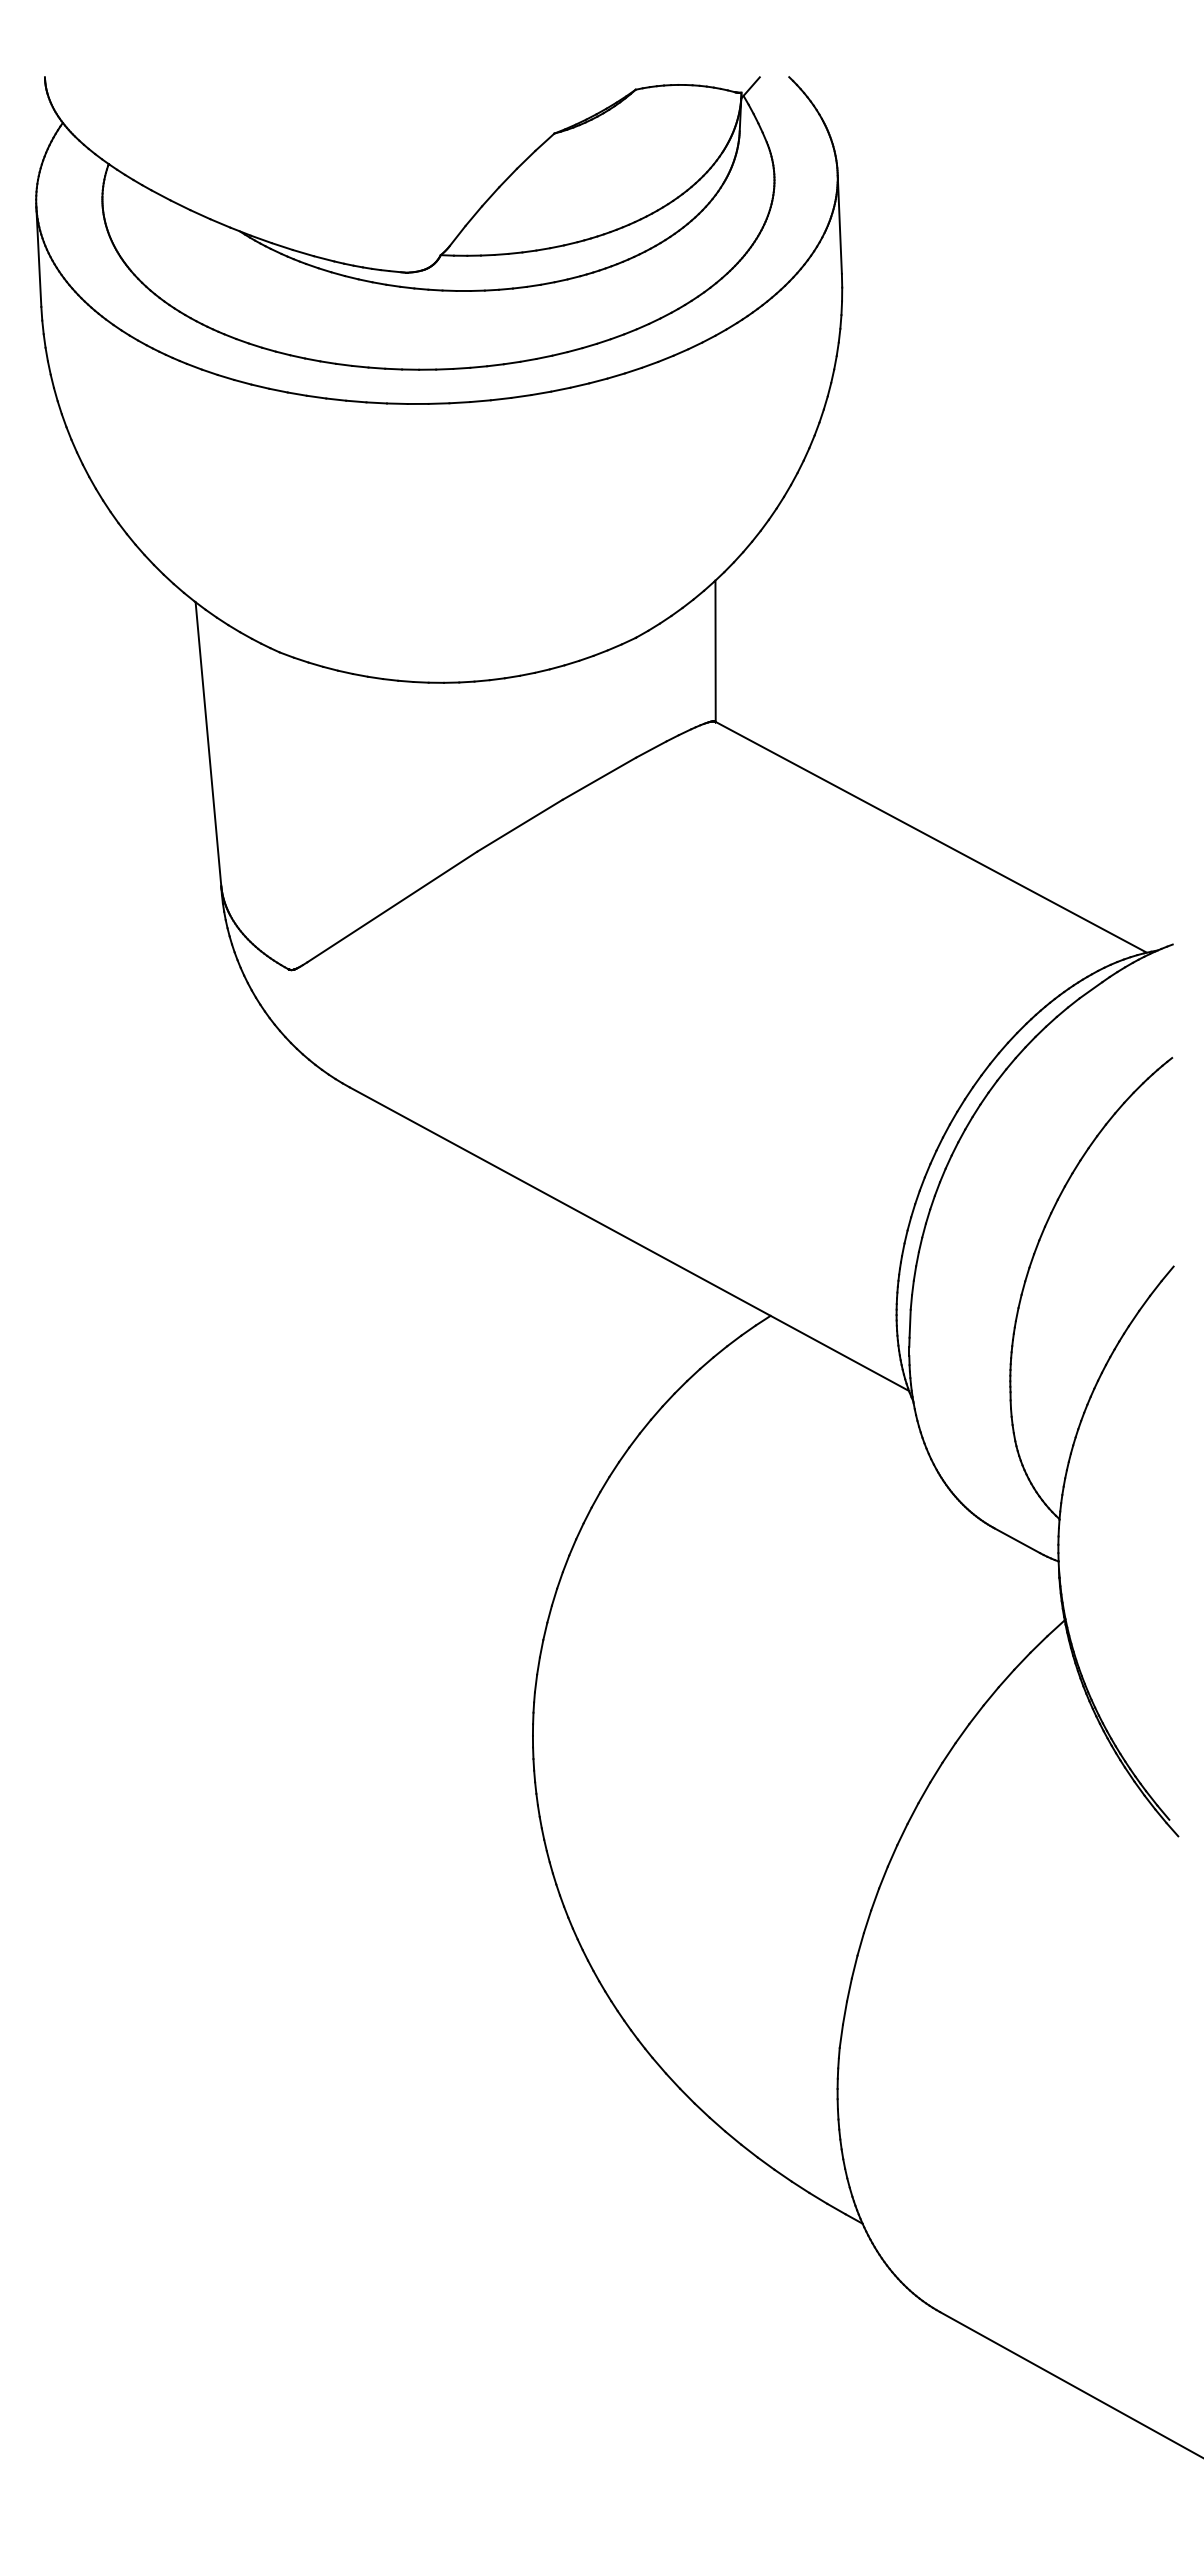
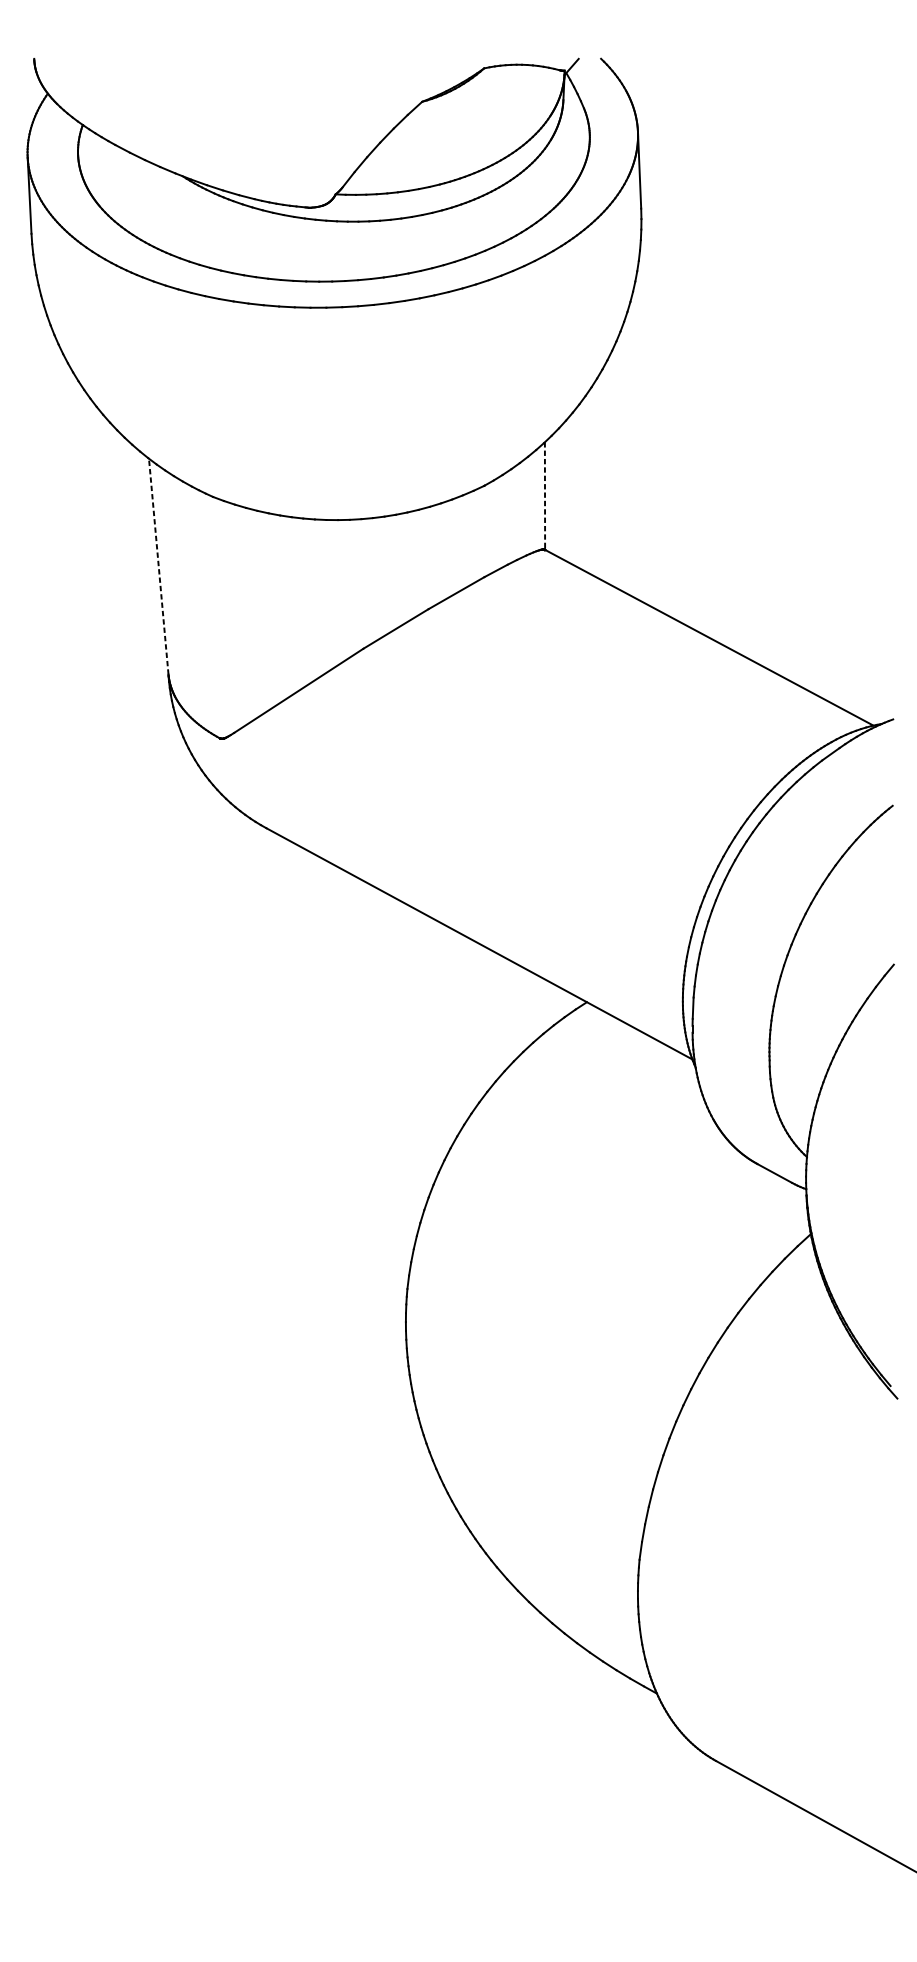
line: (715, 651) -> (544, 496), solid -> dashed
line: (208, 743) -> (158, 566), solid -> dashed

